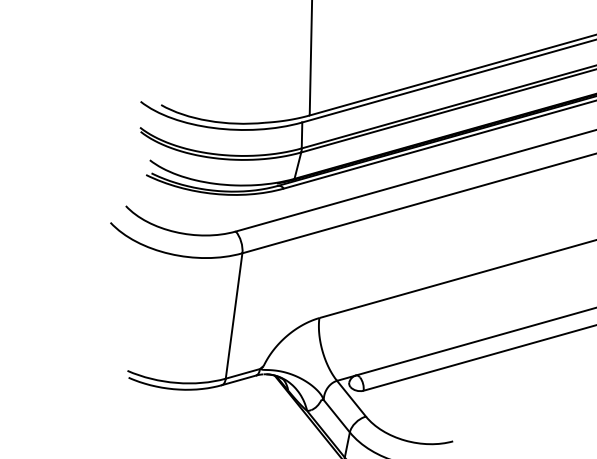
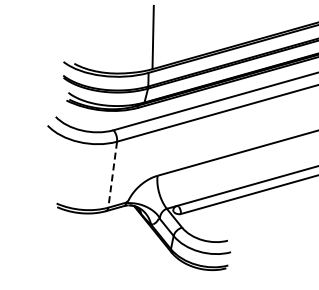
line: (233, 317) -> (112, 175), solid -> dashed

